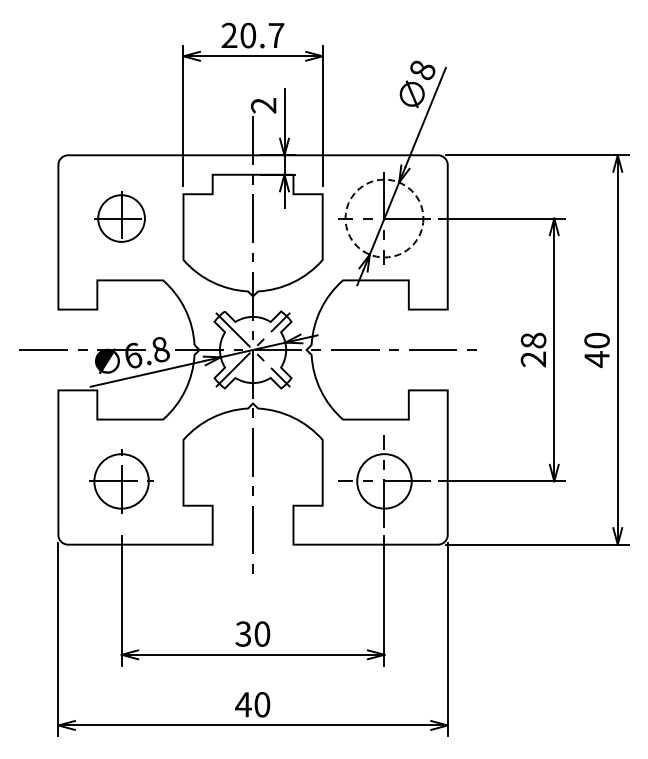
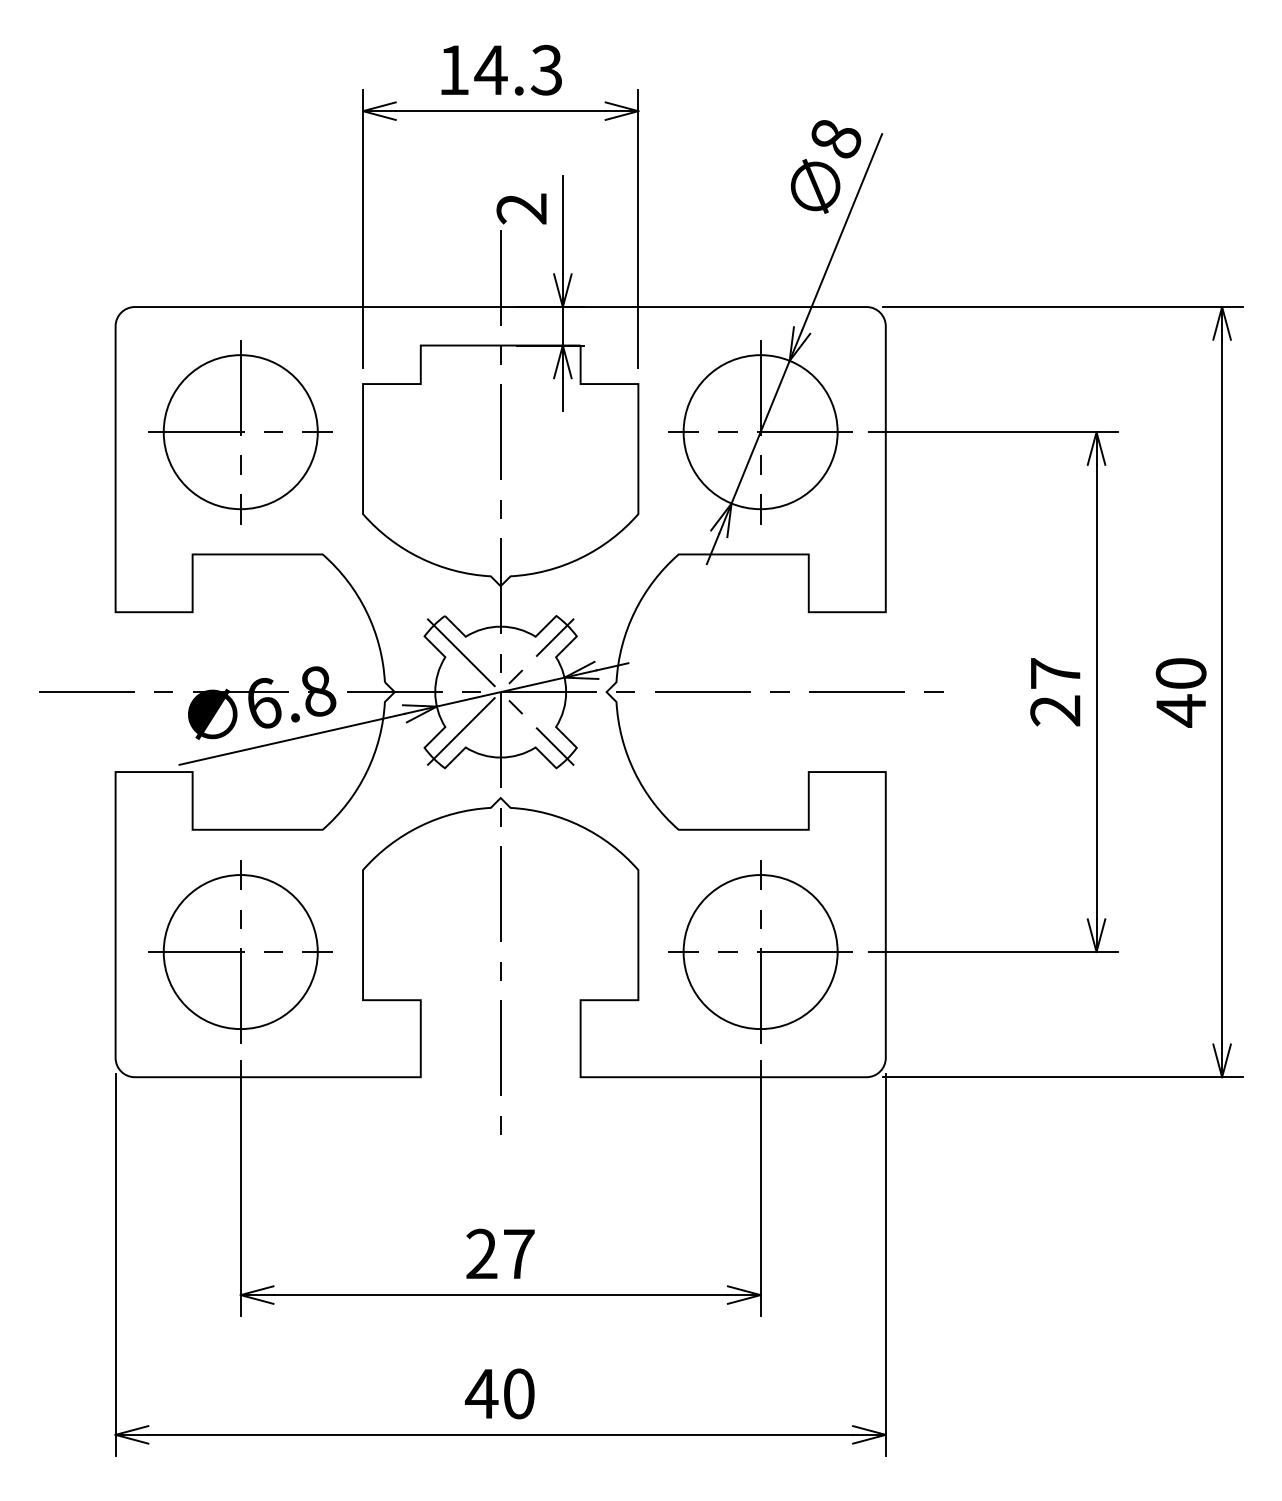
text: (252, 35) -> (499, 70), 20.7 -> 14.3
part: (121, 218) -> (240, 432), size x1.67
circle: (384, 218) -> (760, 432), dashed -> solid
text: (533, 340) -> (1055, 673), 28 -> 27
part: (121, 481) -> (240, 952), size x1.43
circle: (384, 481) -> (760, 952), size x1.43
text: (252, 633) -> (499, 1252), 30 -> 27

